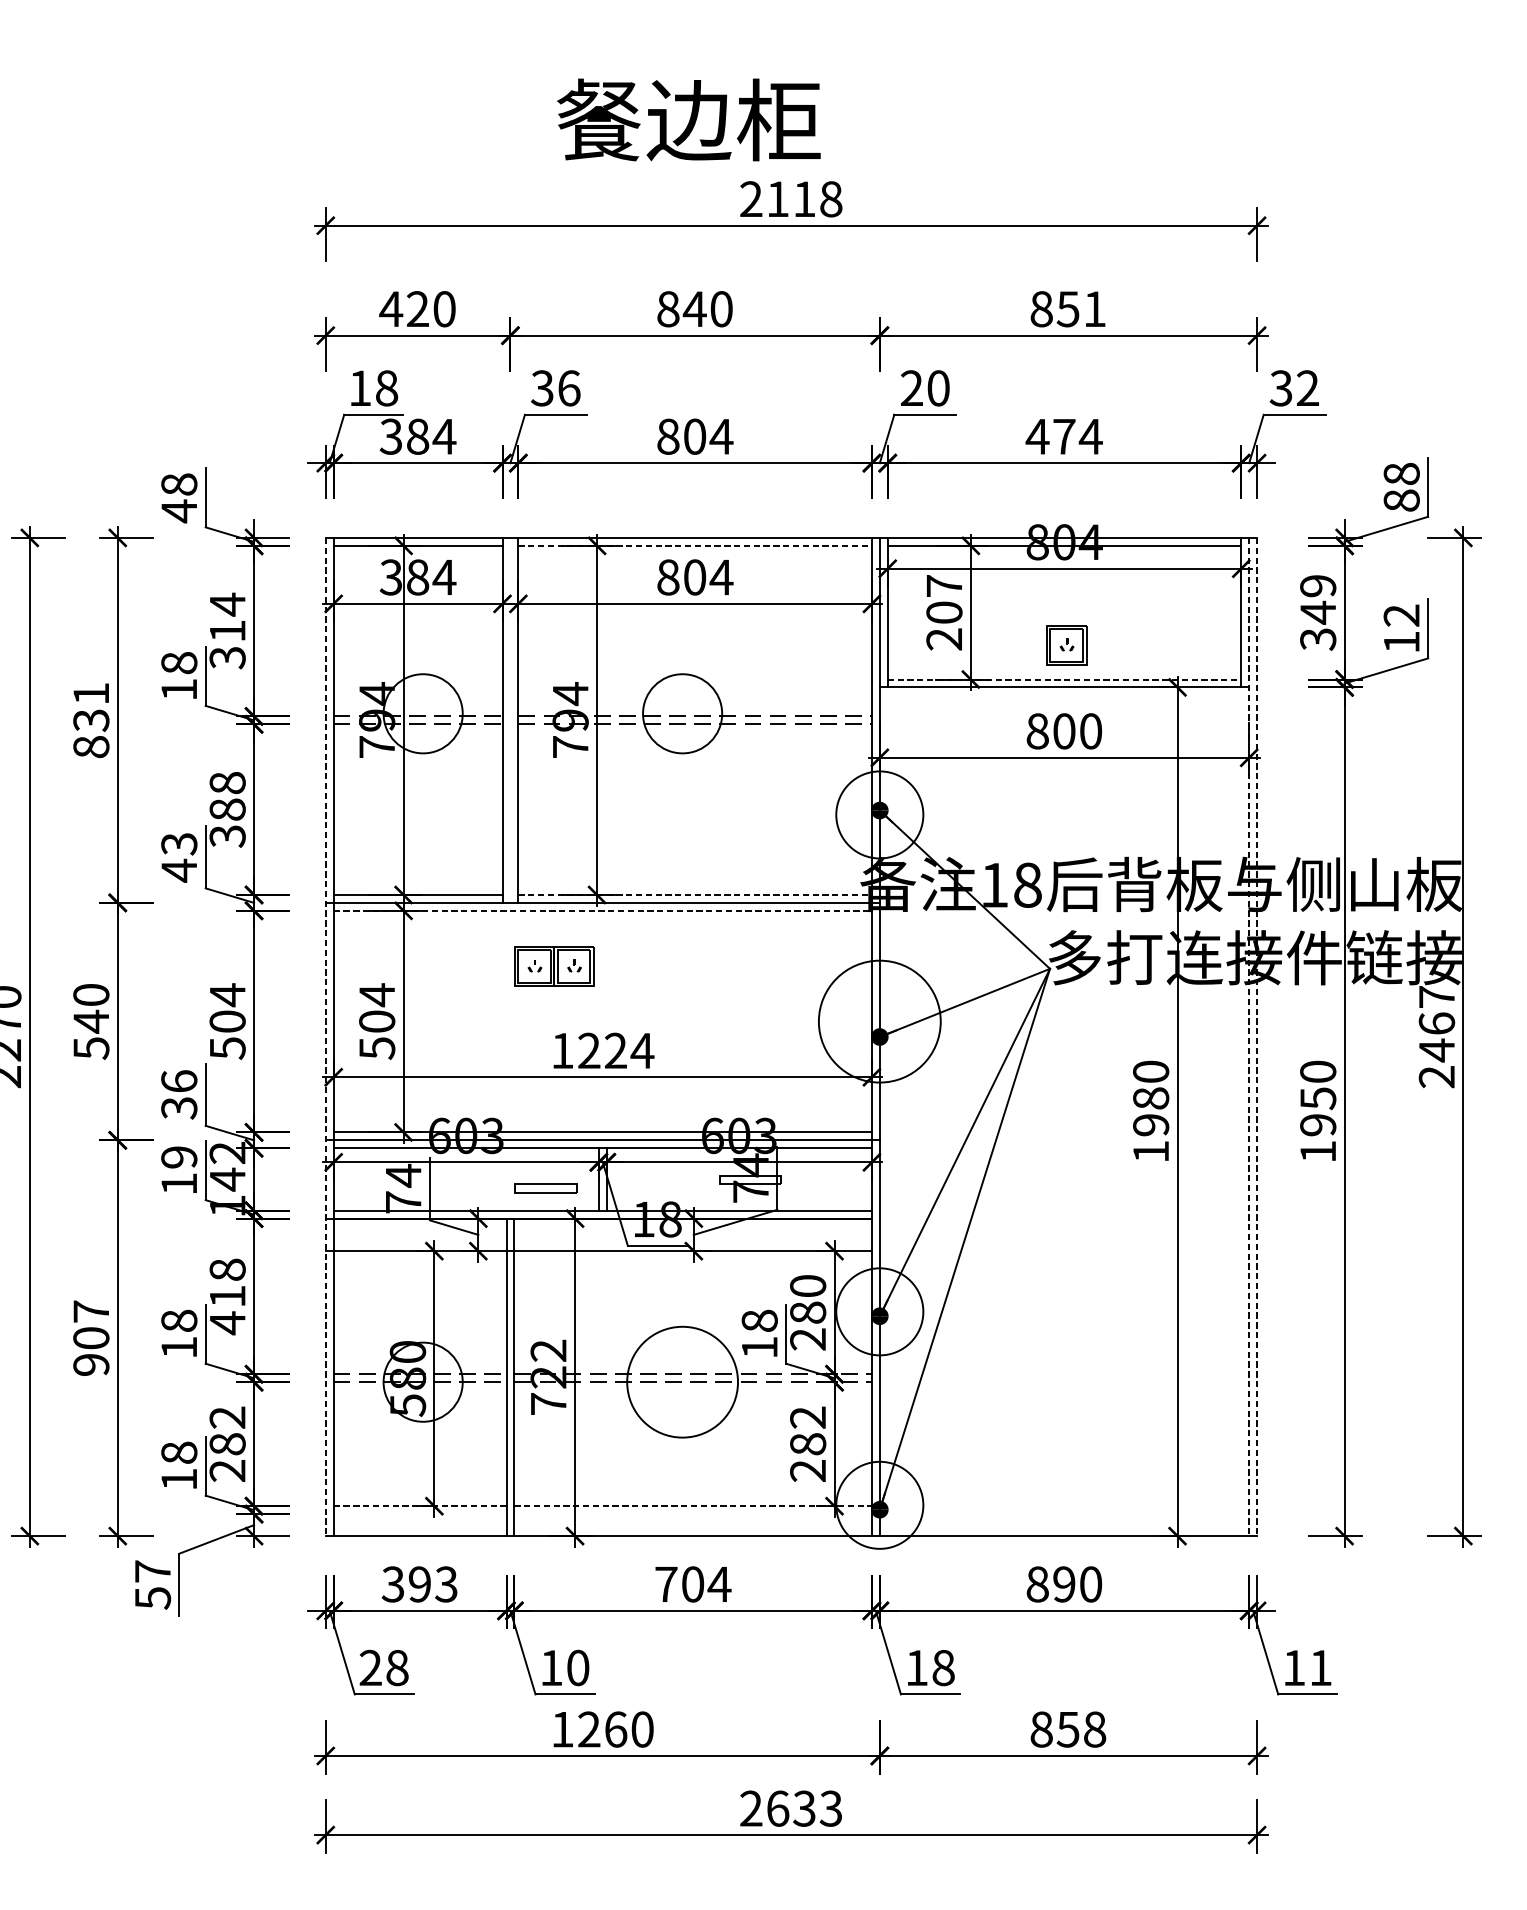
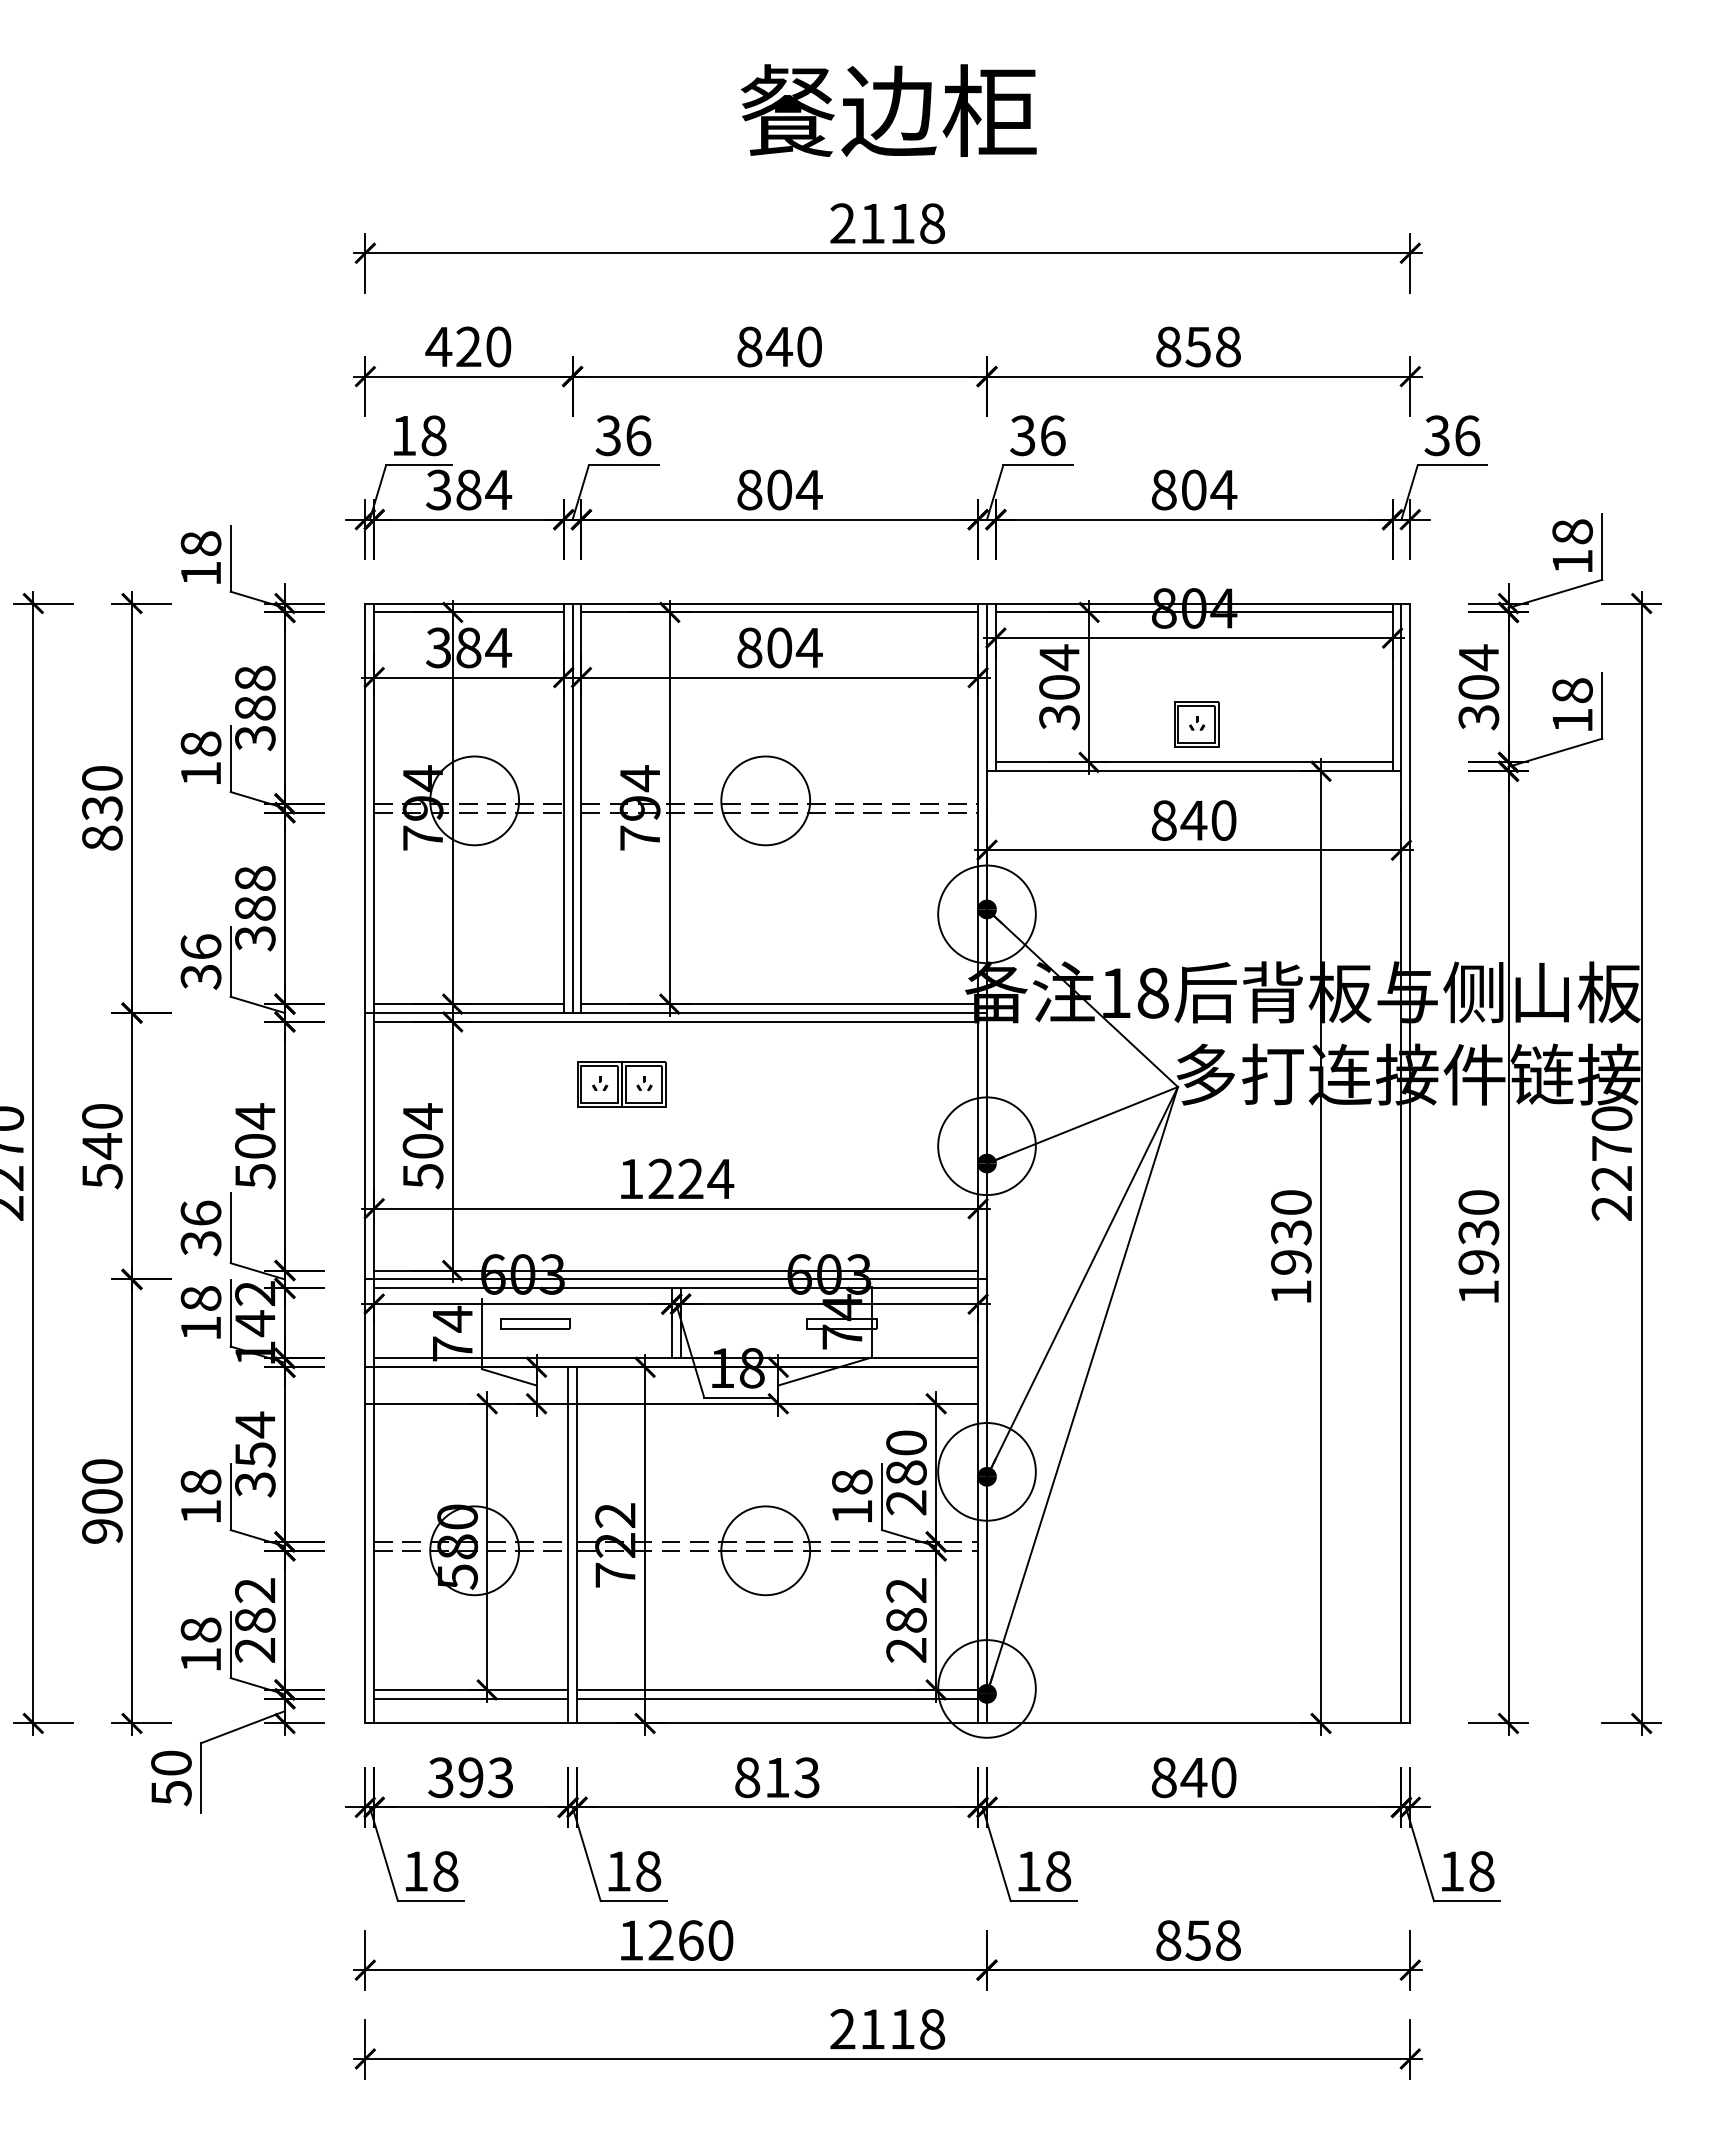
text: (688, 119) -> (888, 110), moved
text: (1095, 308) -> (1228, 346), 851 -> 858
text: (924, 388) -> (1037, 435), 20 -> 36
text: (1308, 388) -> (1467, 435), 32 -> 36
text: (1050, 436) -> (1178, 489), 474 -> 804
text: (1401, 500) -> (1572, 561), 88 -> 18
text: (178, 511) -> (200, 573), 48 -> 18
line: (695, 545) -> (780, 612), dashed -> solid
text: (1317, 599) -> (1478, 672), 349 -> 304
text: (944, 612) -> (1059, 687), 207 -> 304
text: (1401, 615) -> (1572, 690), 12 -> 18
text: (227, 617) -> (255, 692), 314 -> 388
line: (1064, 679) -> (1194, 762), dashed -> solid
text: (91, 693) -> (102, 778), 831 -> 830
line: (510, 720) -> (572, 808), added
text: (1063, 731) -> (1193, 820), 800 -> 840
text: (178, 857) -> (200, 962), 43 -> 36
line: (695, 895) -> (780, 1004), dashed -> solid
line: (603, 910) -> (676, 1021), dashed -> solid
circle: (879, 1021) -> (986, 1146), size x0.71
text: (1436, 1024) -> (1611, 1149), 2467 -> 2270
line: (325, 1036) -> (365, 1163), dashed -> solid
line: (1249, 1036) -> (1401, 1163), dashed -> solid
line: (1257, 1036) -> (1410, 1163), dashed -> solid
text: (1151, 1098) -> (1291, 1232), 1980 -> 1930
text: (1317, 1098) -> (1478, 1232), 1950 -> 1930
text: (178, 1157) -> (200, 1298), 19 -> 18
part: (546, 1188) -> (535, 1323), moved
text: (227, 1296) -> (255, 1454), 418 -> 354
text: (91, 1311) -> (102, 1471), 907 -> 900
circle: (682, 1381) -> (765, 1550), size x0.71
line: (420, 1505) -> (471, 1689), dashed -> solid
line: (693, 1505) -> (777, 1689), dashed -> solid
line: (420, 1513) -> (471, 1698), added
line: (693, 1513) -> (777, 1698), added
text: (152, 1570) -> (171, 1762), 57 -> 50
text: (693, 1584) -> (777, 1777), 704 -> 813
text: (1063, 1584) -> (1193, 1777), 890 -> 840
text: (370, 1668) -> (415, 1871), 28 -> 18
text: (578, 1668) -> (648, 1871), 10 -> 18
text: (1320, 1668) -> (1481, 1871), 11 -> 18
text: (805, 1808) -> (903, 2029), 2633 -> 2118

